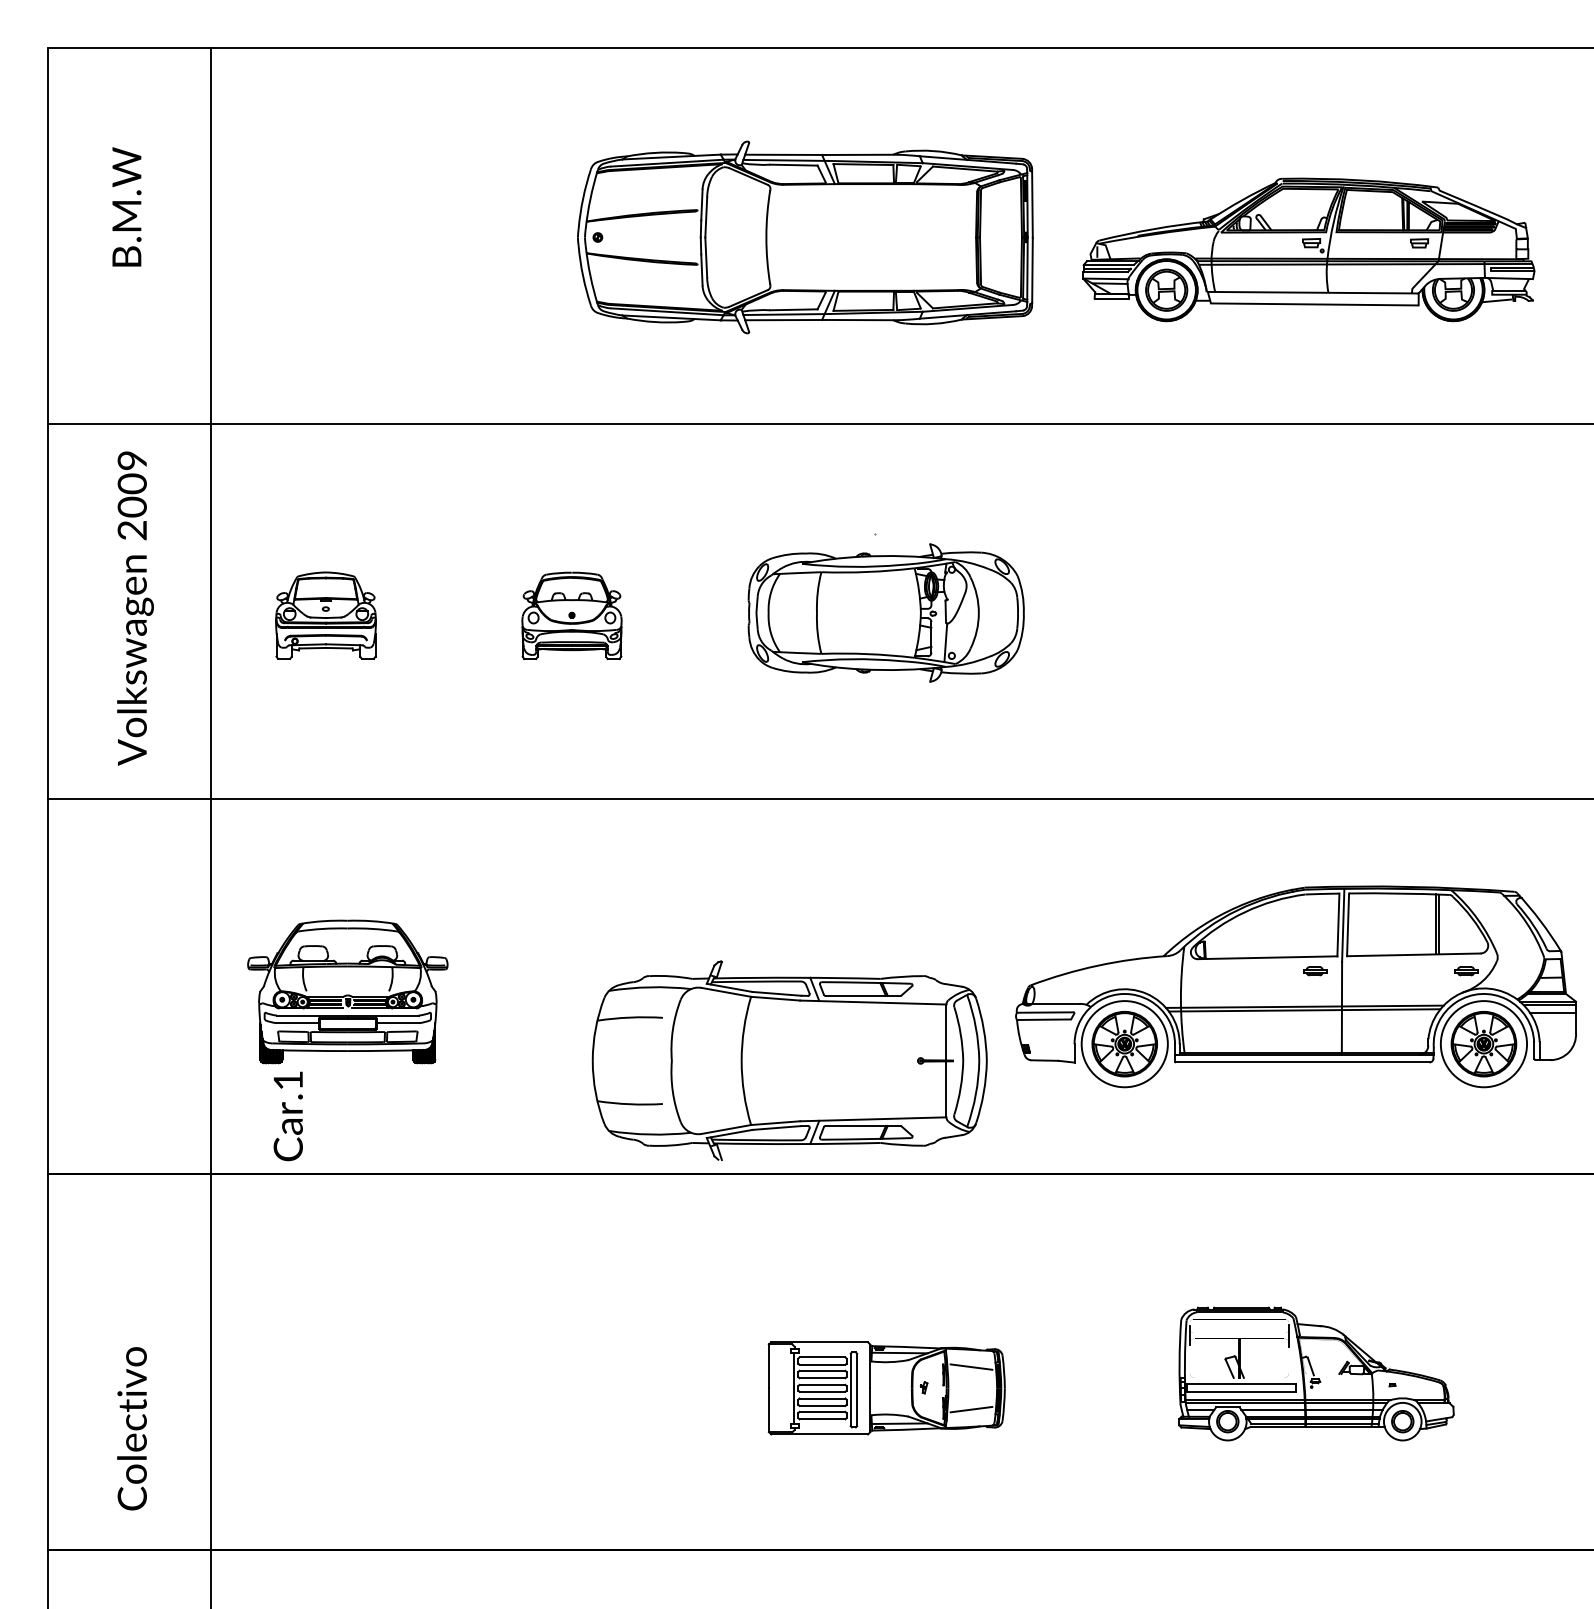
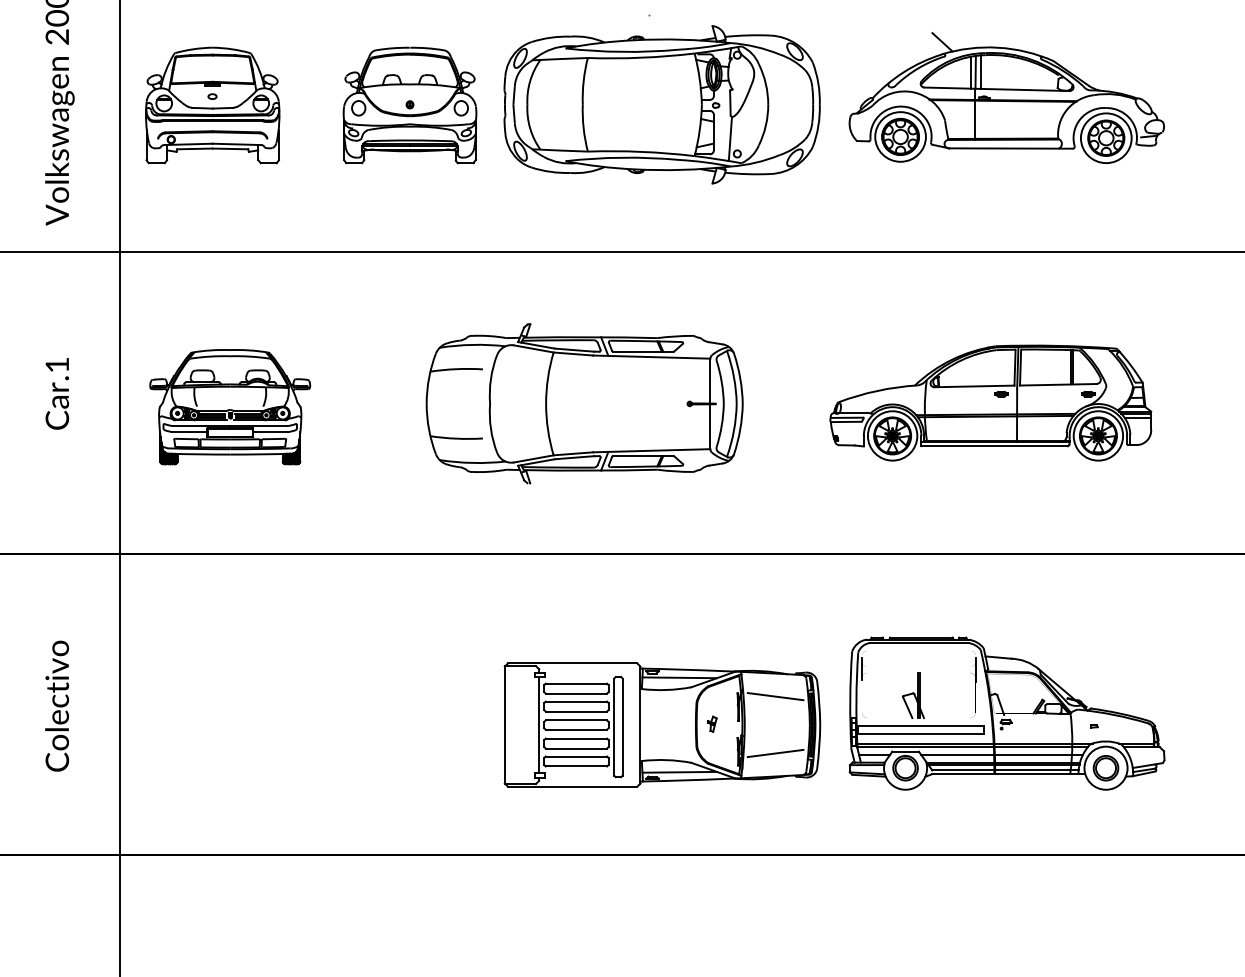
part: (1315, 606) -> (1006, 97), added
part: (885, 608) -> (661, 99), size x1.43
part: (325, 615) -> (212, 105), size x1.67
part: (571, 615) -> (409, 105), size x1.67
part: (1295, 986) -> (990, 402), size x0.71
part: (789, 1060) -> (584, 403), moved
text: (287, 1116) -> (56, 393), moved
part: (1316, 1373) -> (1007, 713), size x1.43
part: (886, 1388) -> (662, 725), size x1.67
text: (131, 1428) -> (56, 705), moved

